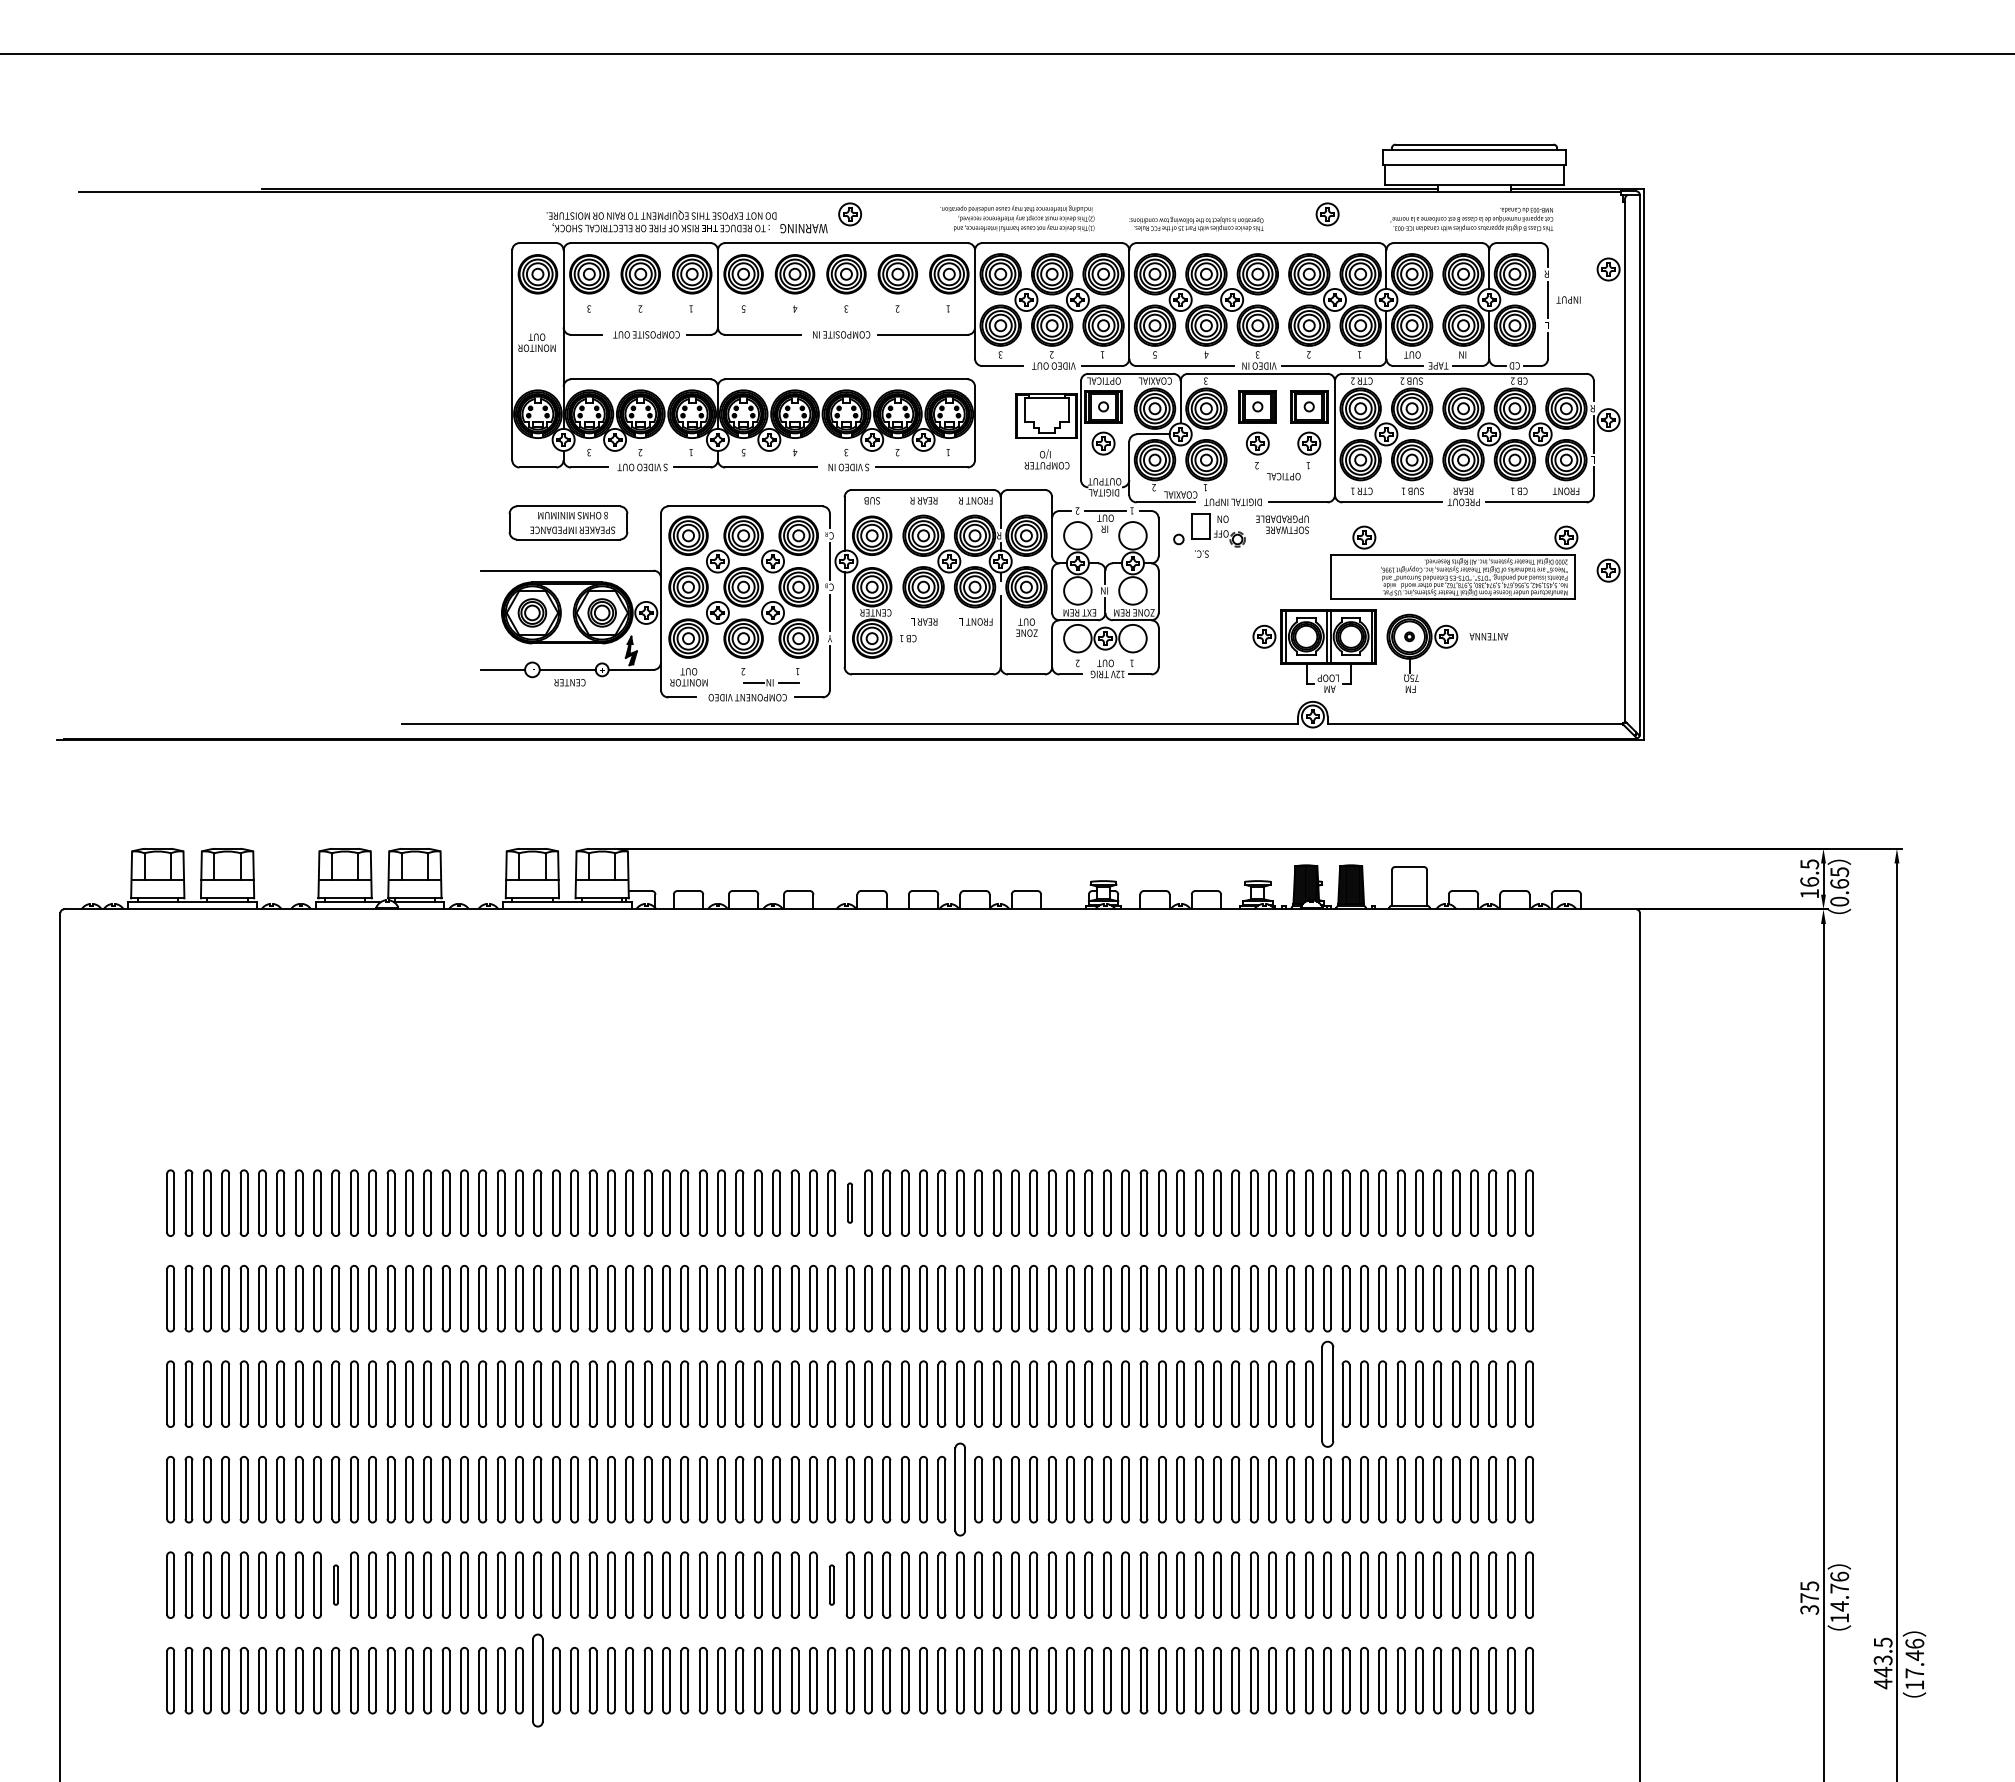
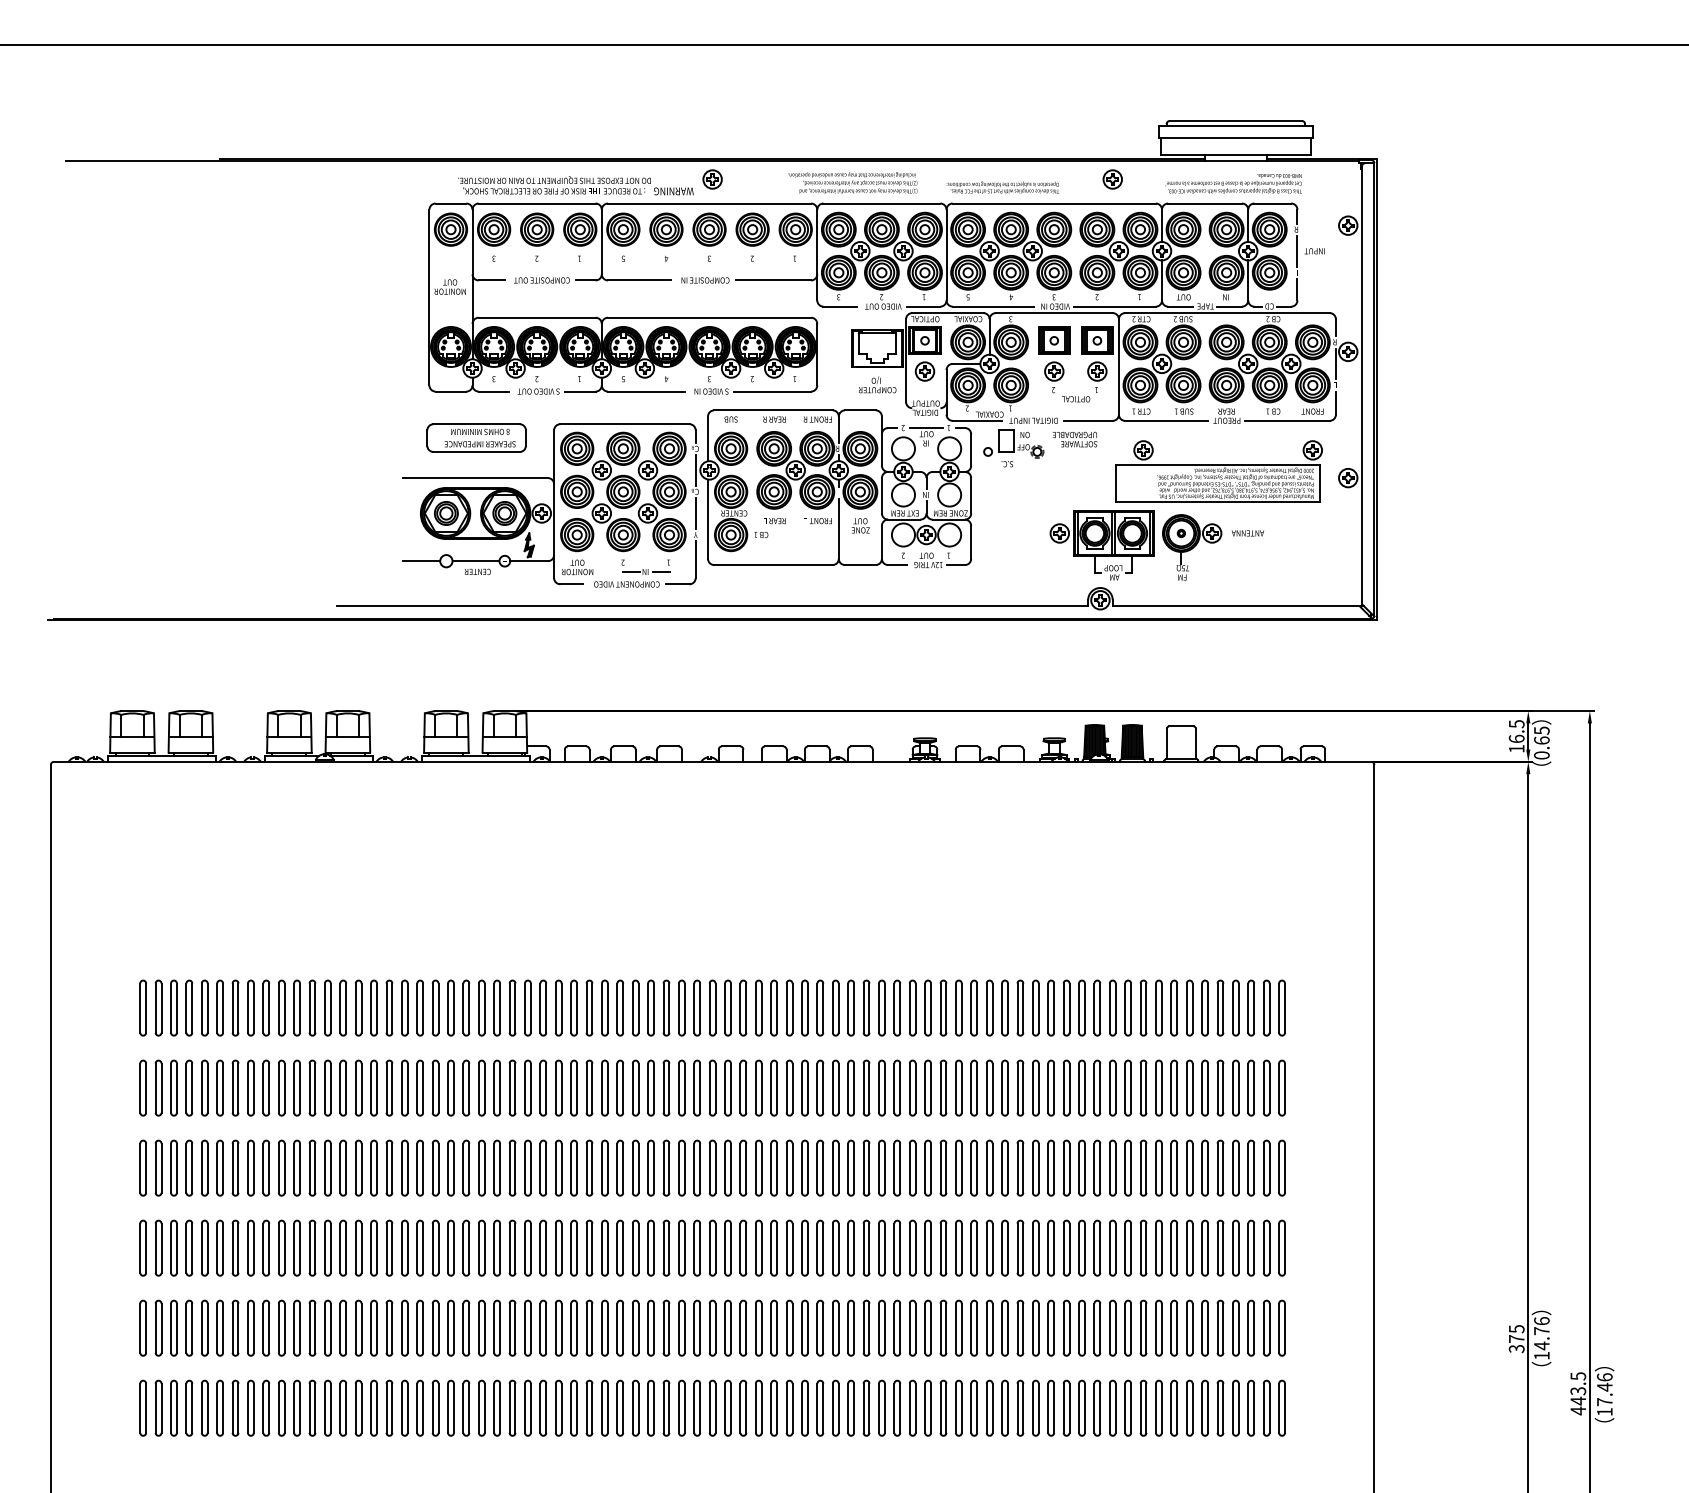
part: (849, 1202) -> (712, 1007), size x1.67
part: (1327, 1393) -> (1112, 1167), size x0.62
part: (960, 1489) -> (805, 1248), size x0.71
part: (335, 1584) -> (281, 1327), size x1.67
part: (831, 1584) -> (697, 1327), size x1.67
part: (537, 1680) -> (450, 1408), size x0.71

